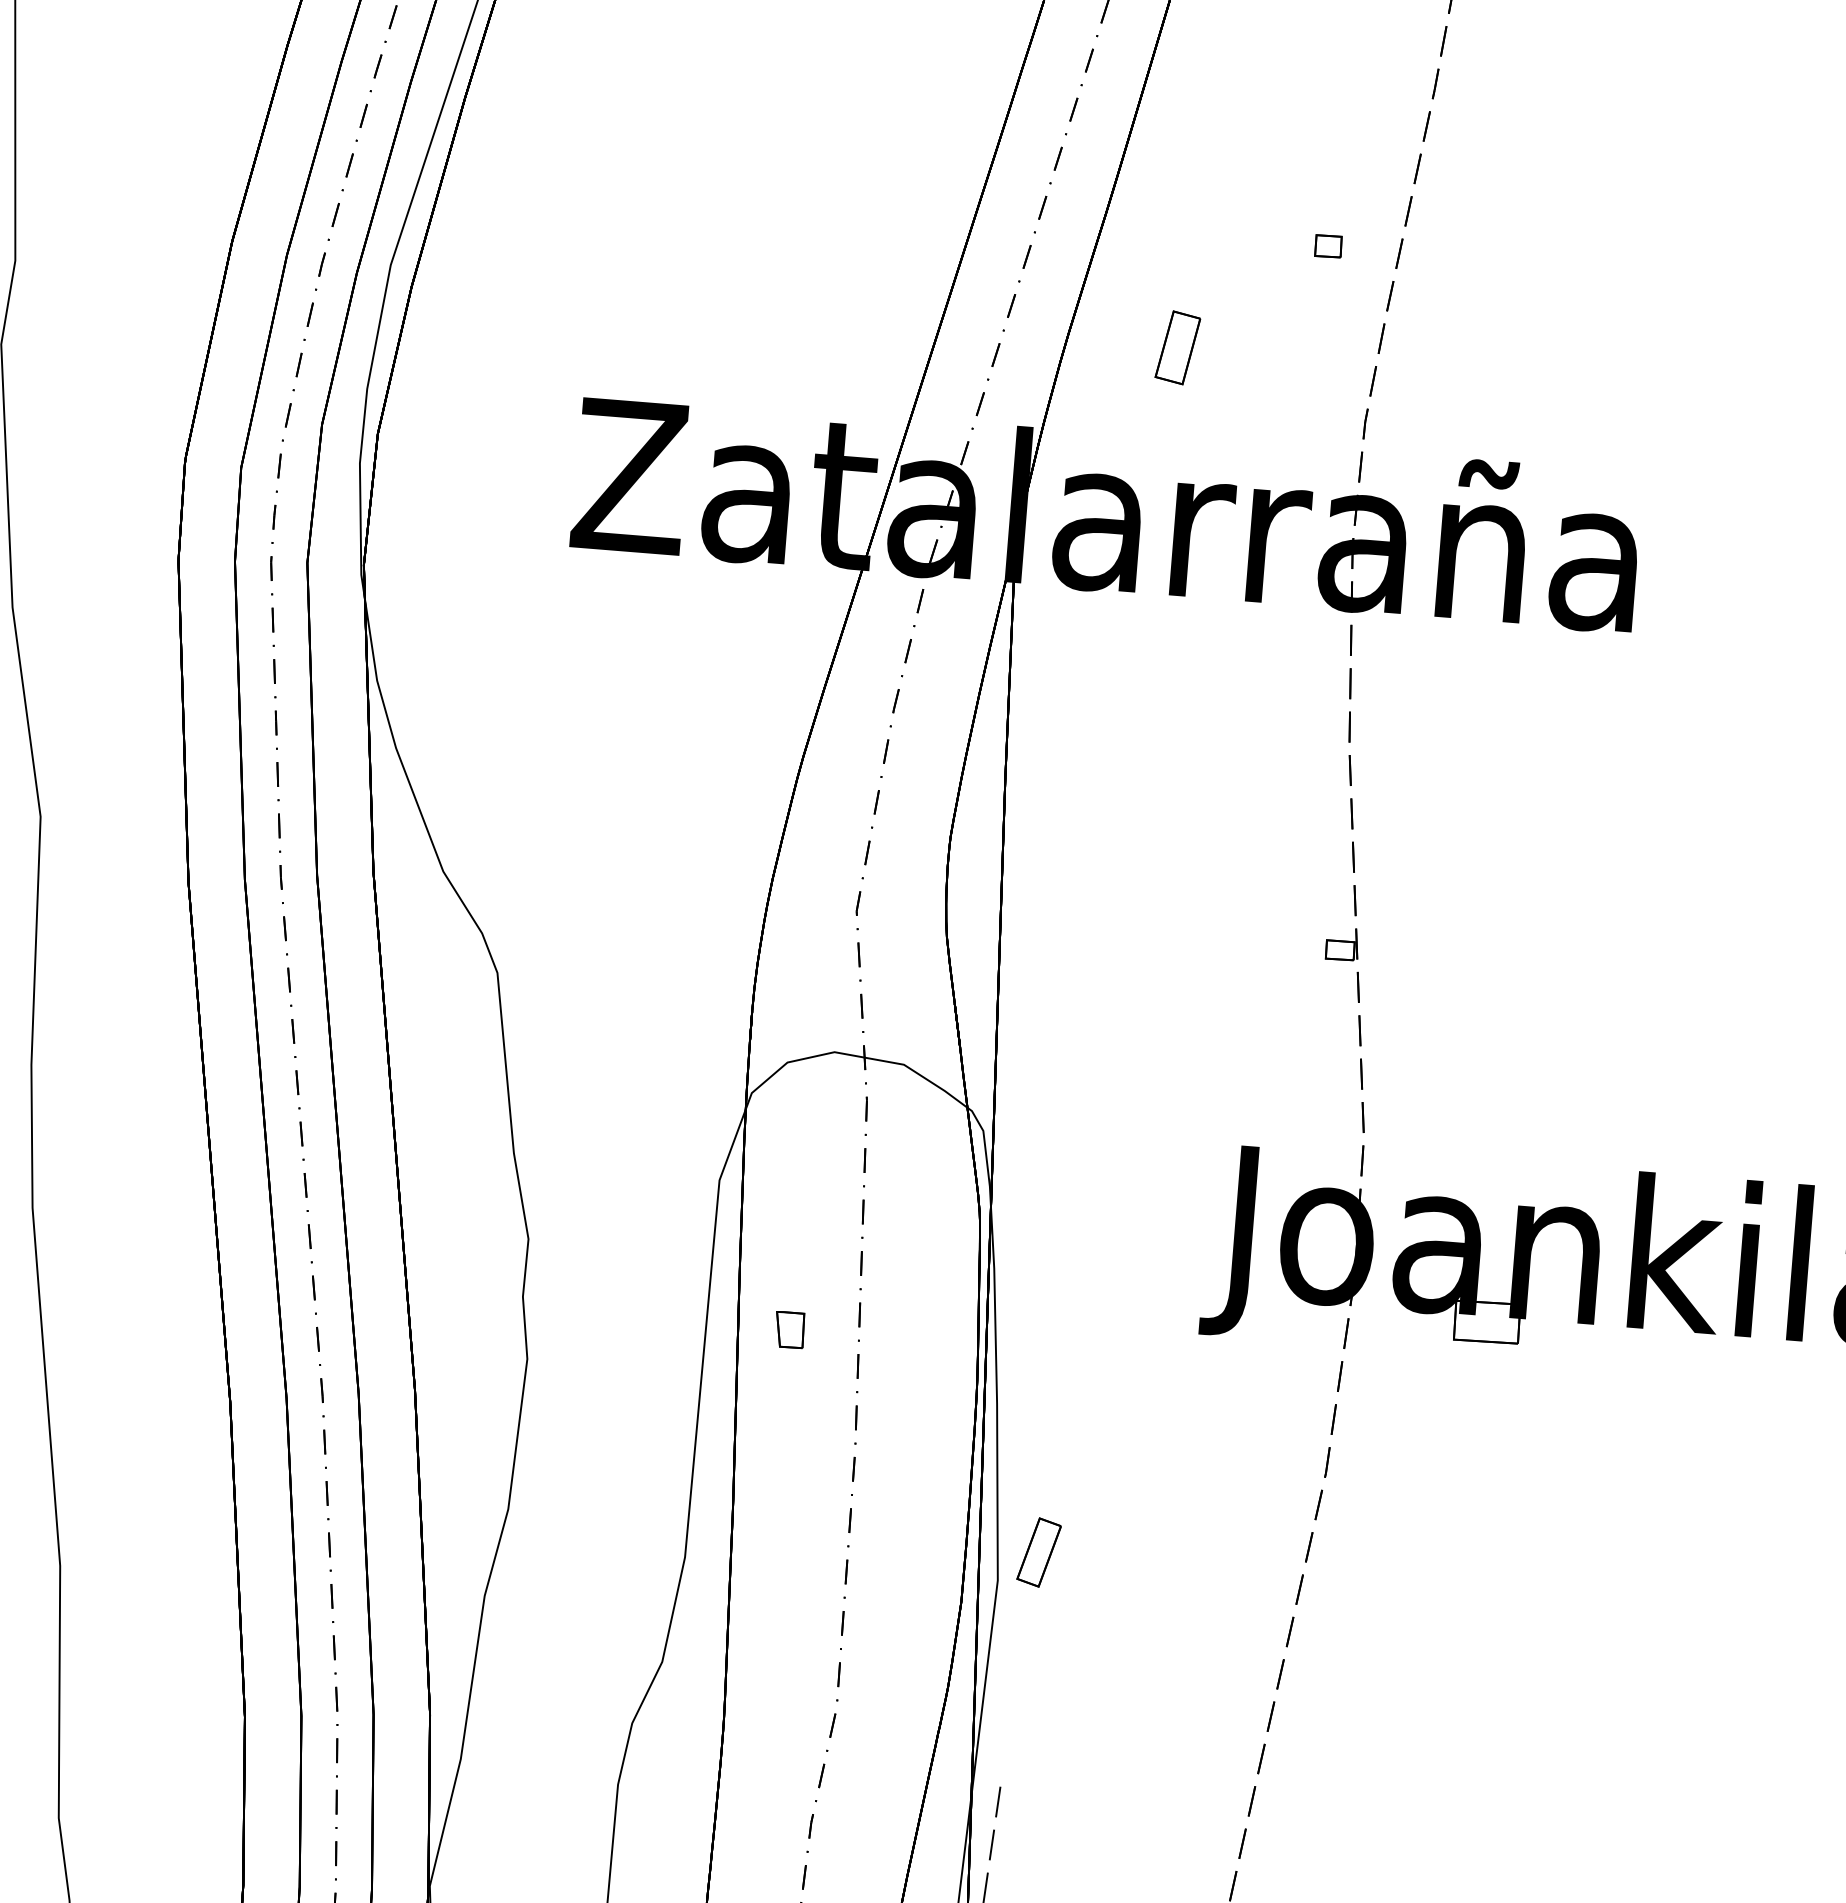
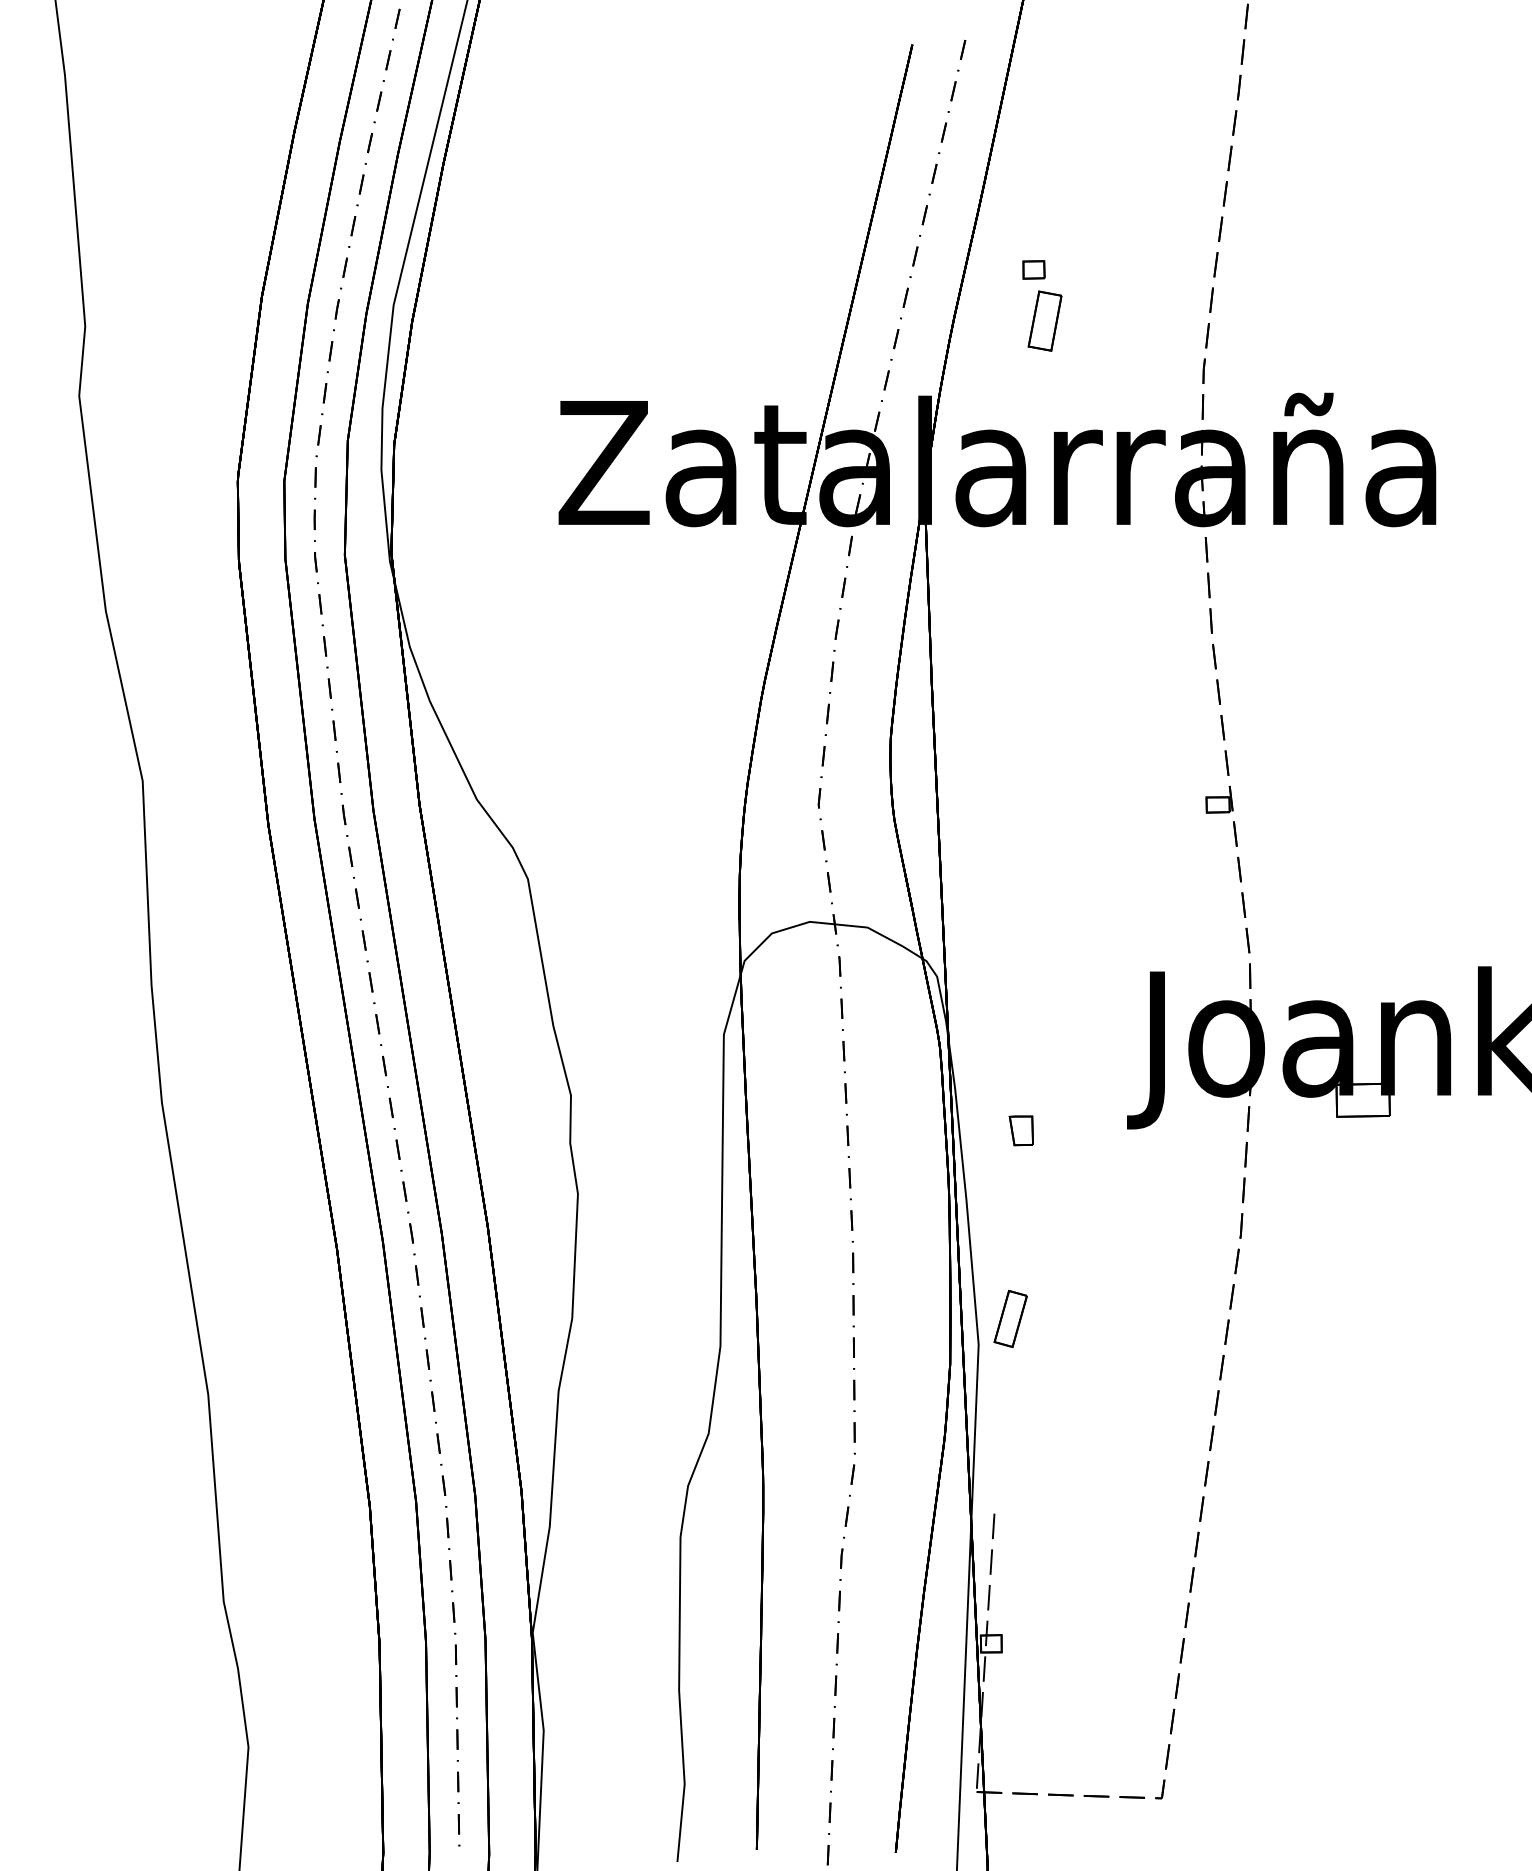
part: (1327, 245) -> (1033, 269), moved
part: (788, 1329) -> (1020, 1130), moved

